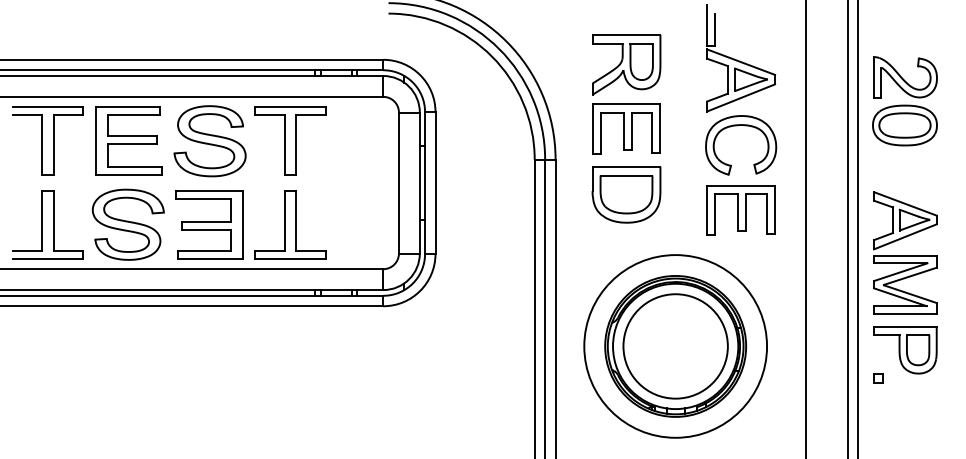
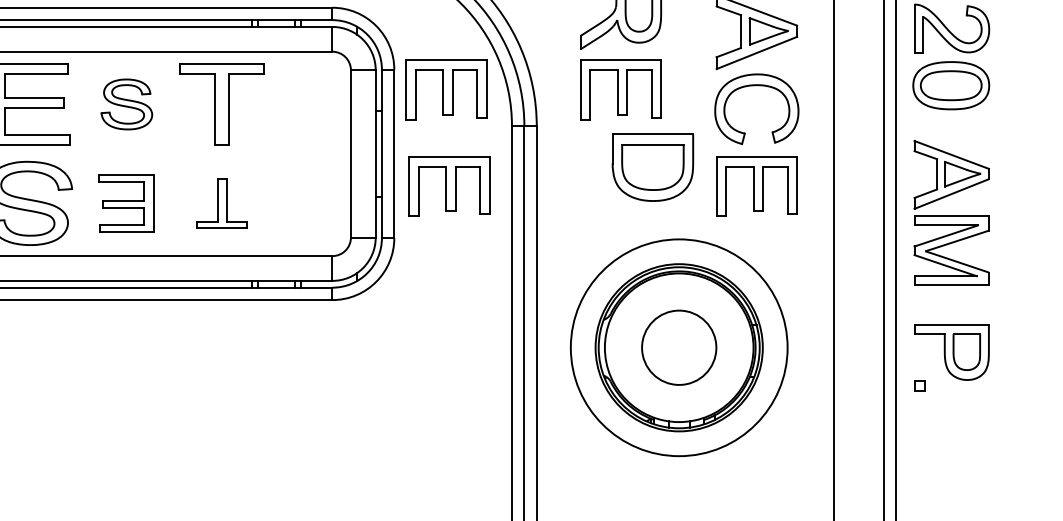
part: (479, 128) -> (446, 89), added
part: (209, 141) -> (126, 104), size x0.6
part: (626, 194) -> (652, 167), moved
part: (481, 210) -> (448, 186), added
part: (209, 224) -> (126, 203), size x0.7
part: (290, 224) -> (222, 203), size x0.6
part: (905, 252) -> (951, 212), moved
circle: (675, 346) -> (679, 347), size x0.6

